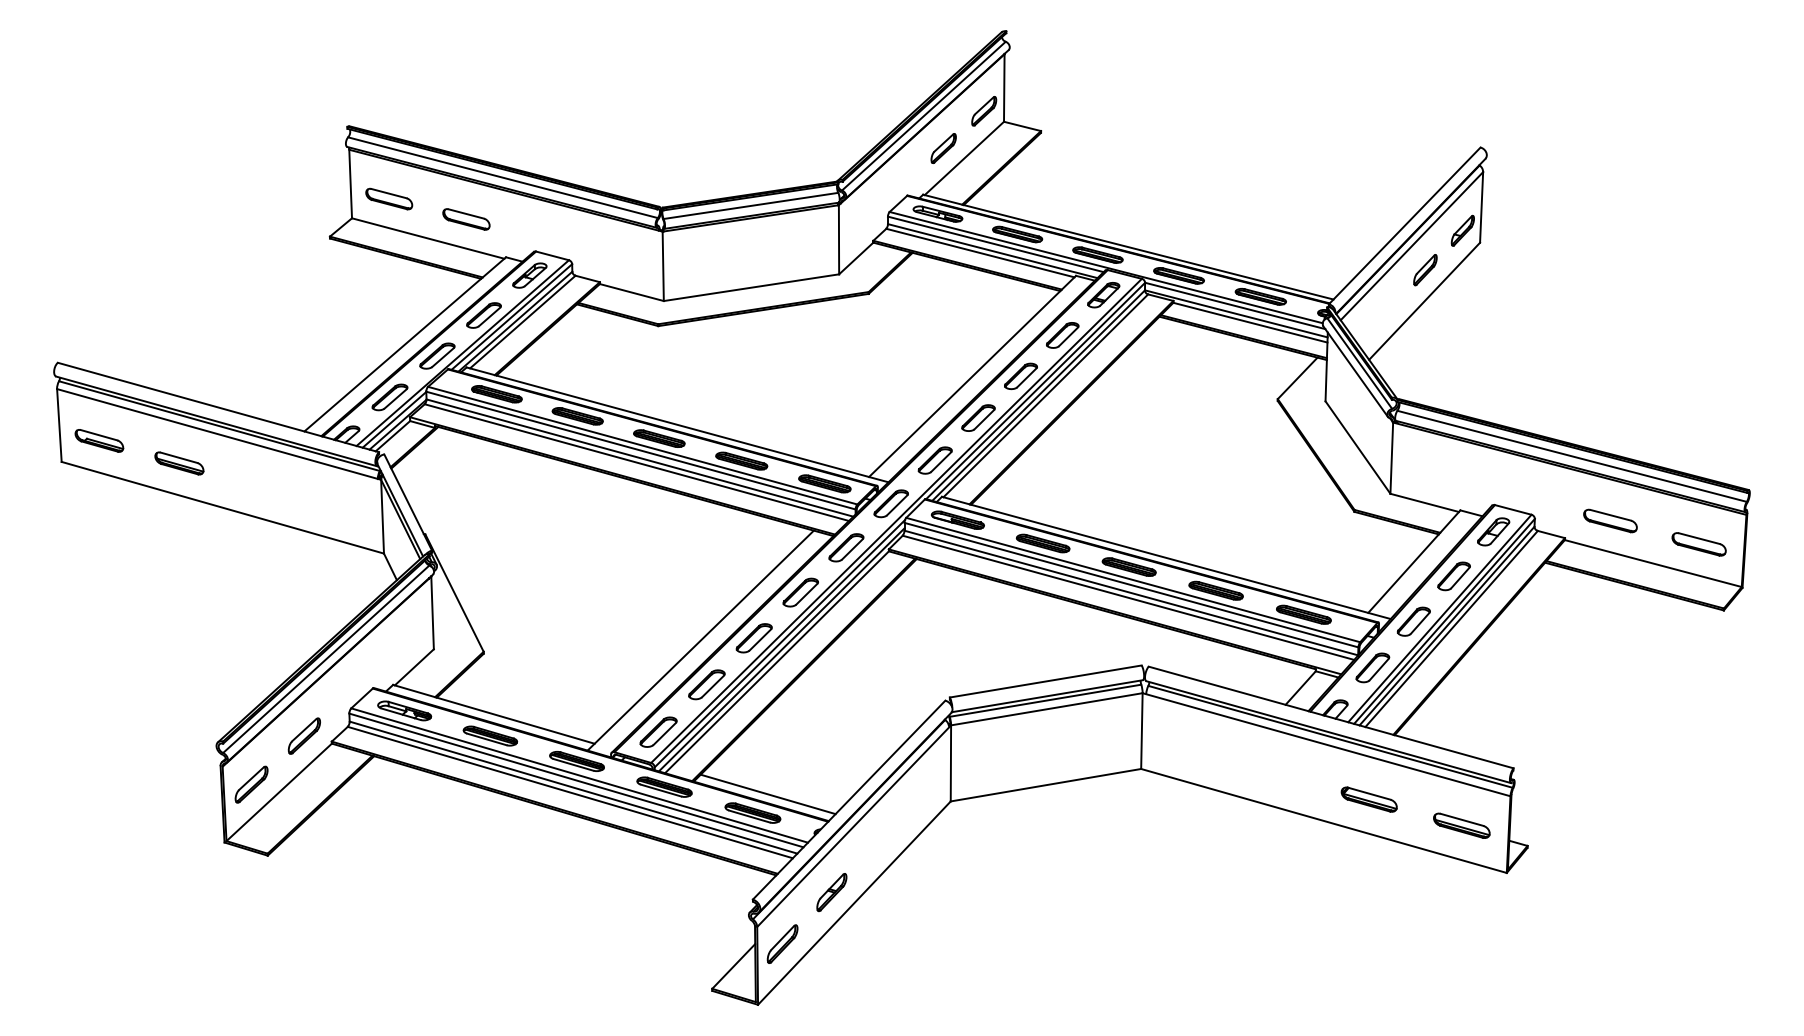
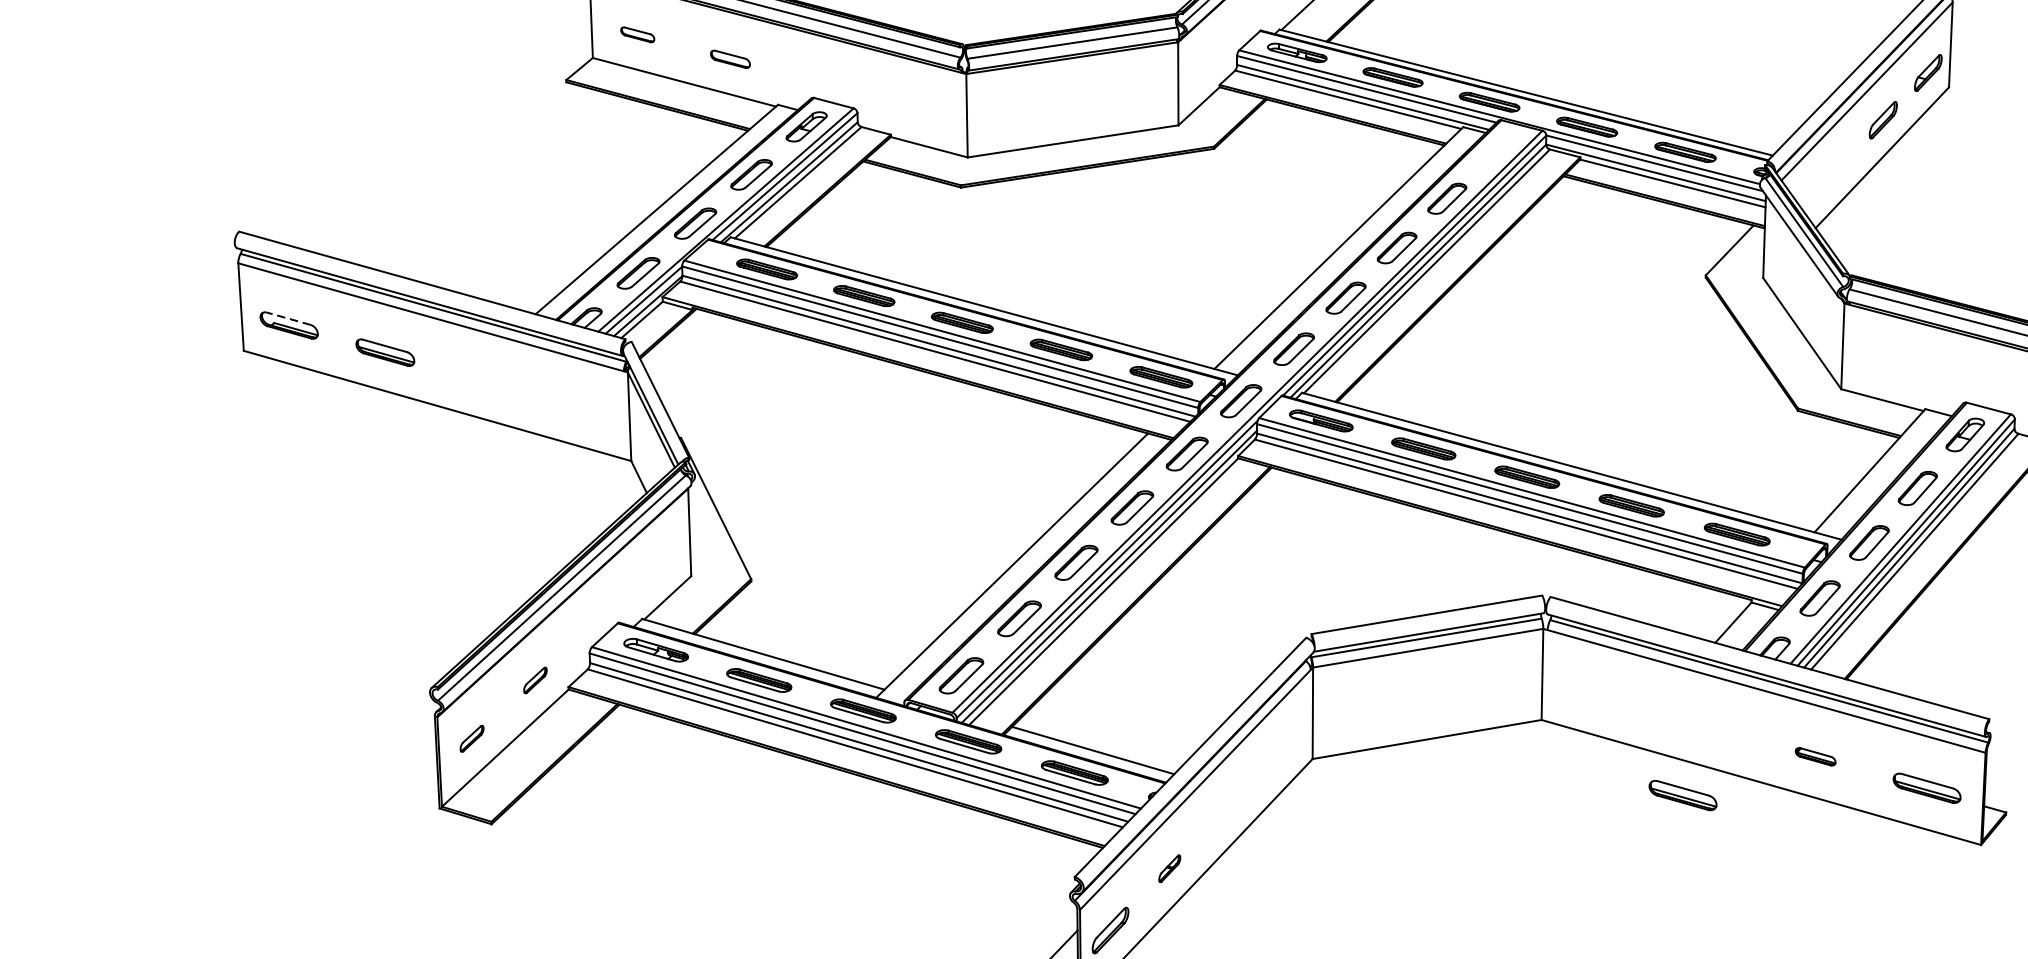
part: (389, 198) -> (637, 34), size x0.6
part: (466, 219) -> (730, 59), size x0.7
part: (1103, 295) -> (1496, 150), removed
line: (98, 435) -> (288, 319), solid -> dashed
part: (303, 735) -> (534, 679), size x0.6
part: (251, 784) -> (472, 738), size x0.6
part: (1368, 799) -> (1814, 756), size x0.6
part: (1258, 831) -> (1682, 795), added
part: (831, 892) -> (1169, 868), size x0.6

